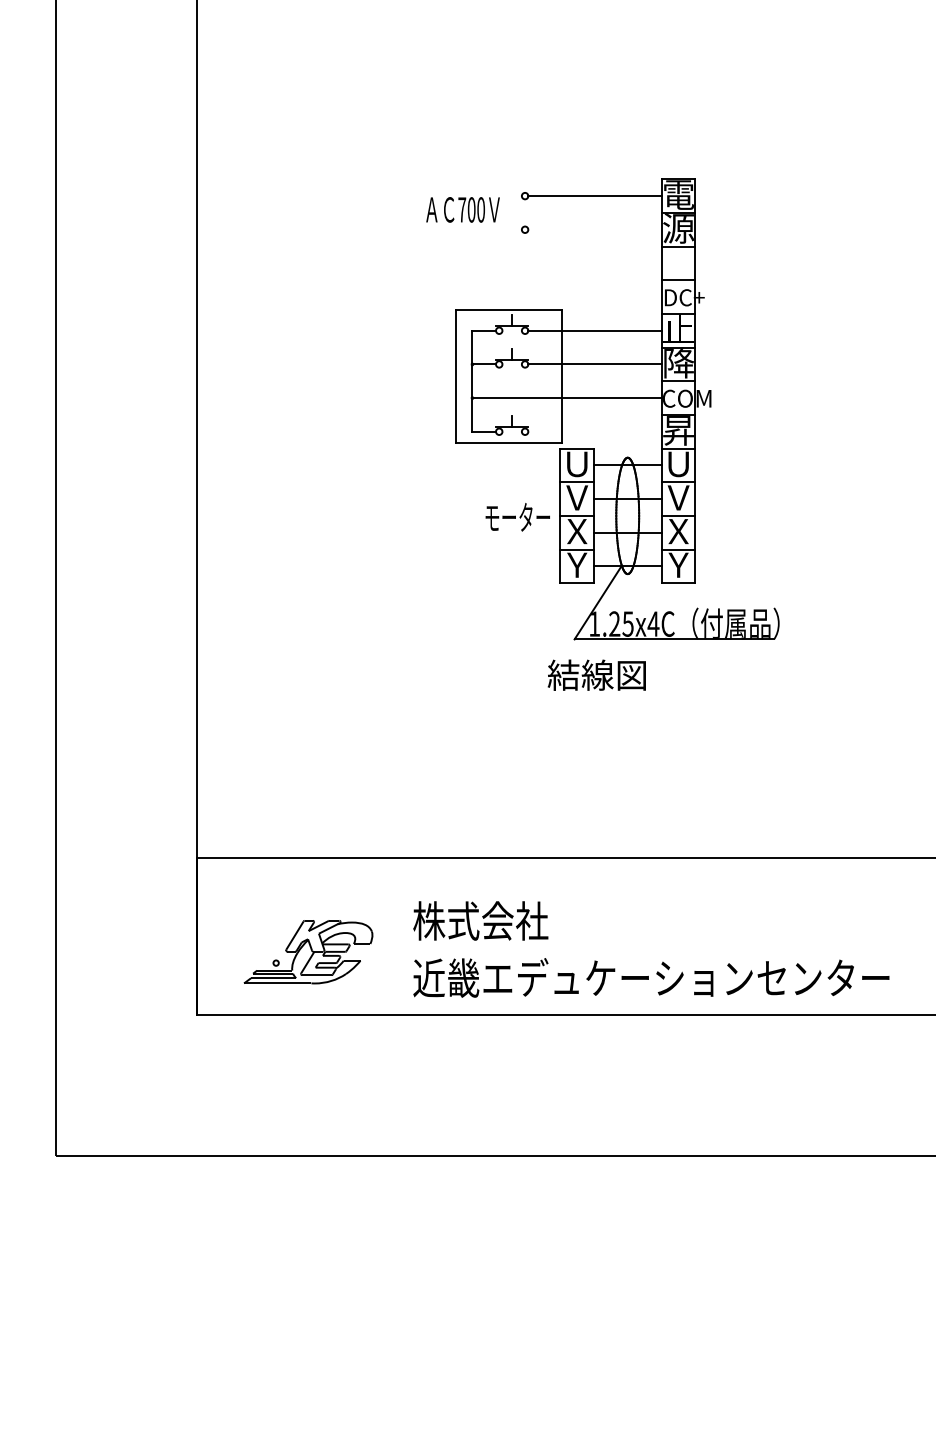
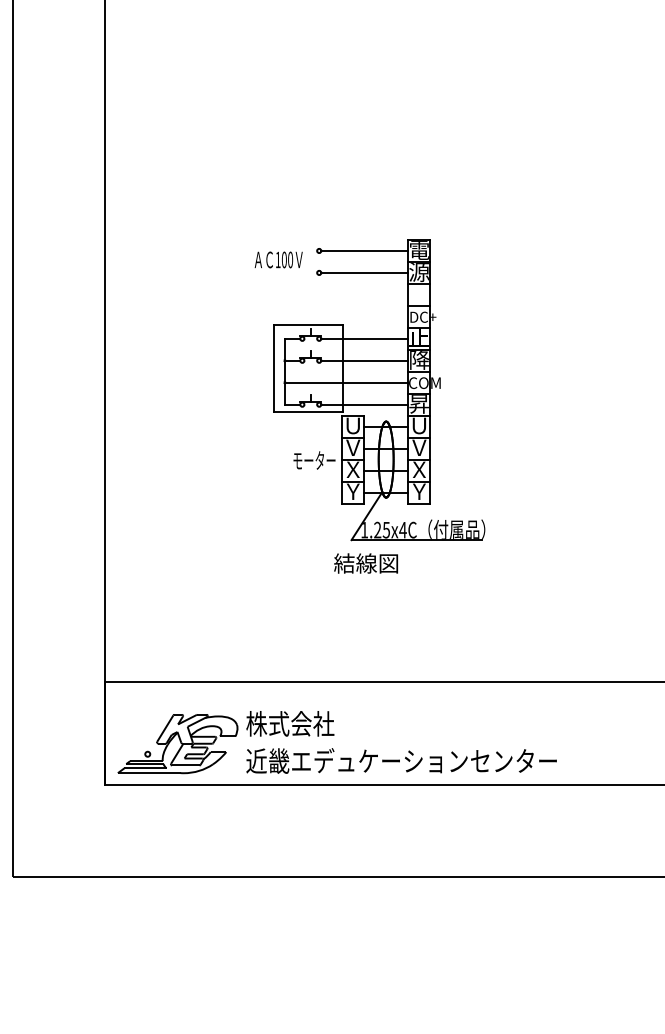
text: (461, 209) -> (277, 259), 700 -> 100
line: (594, 229) -> (364, 272), added
line: (594, 431) -> (364, 404), added
part: (307, 952) -> (177, 744), size x1.43

